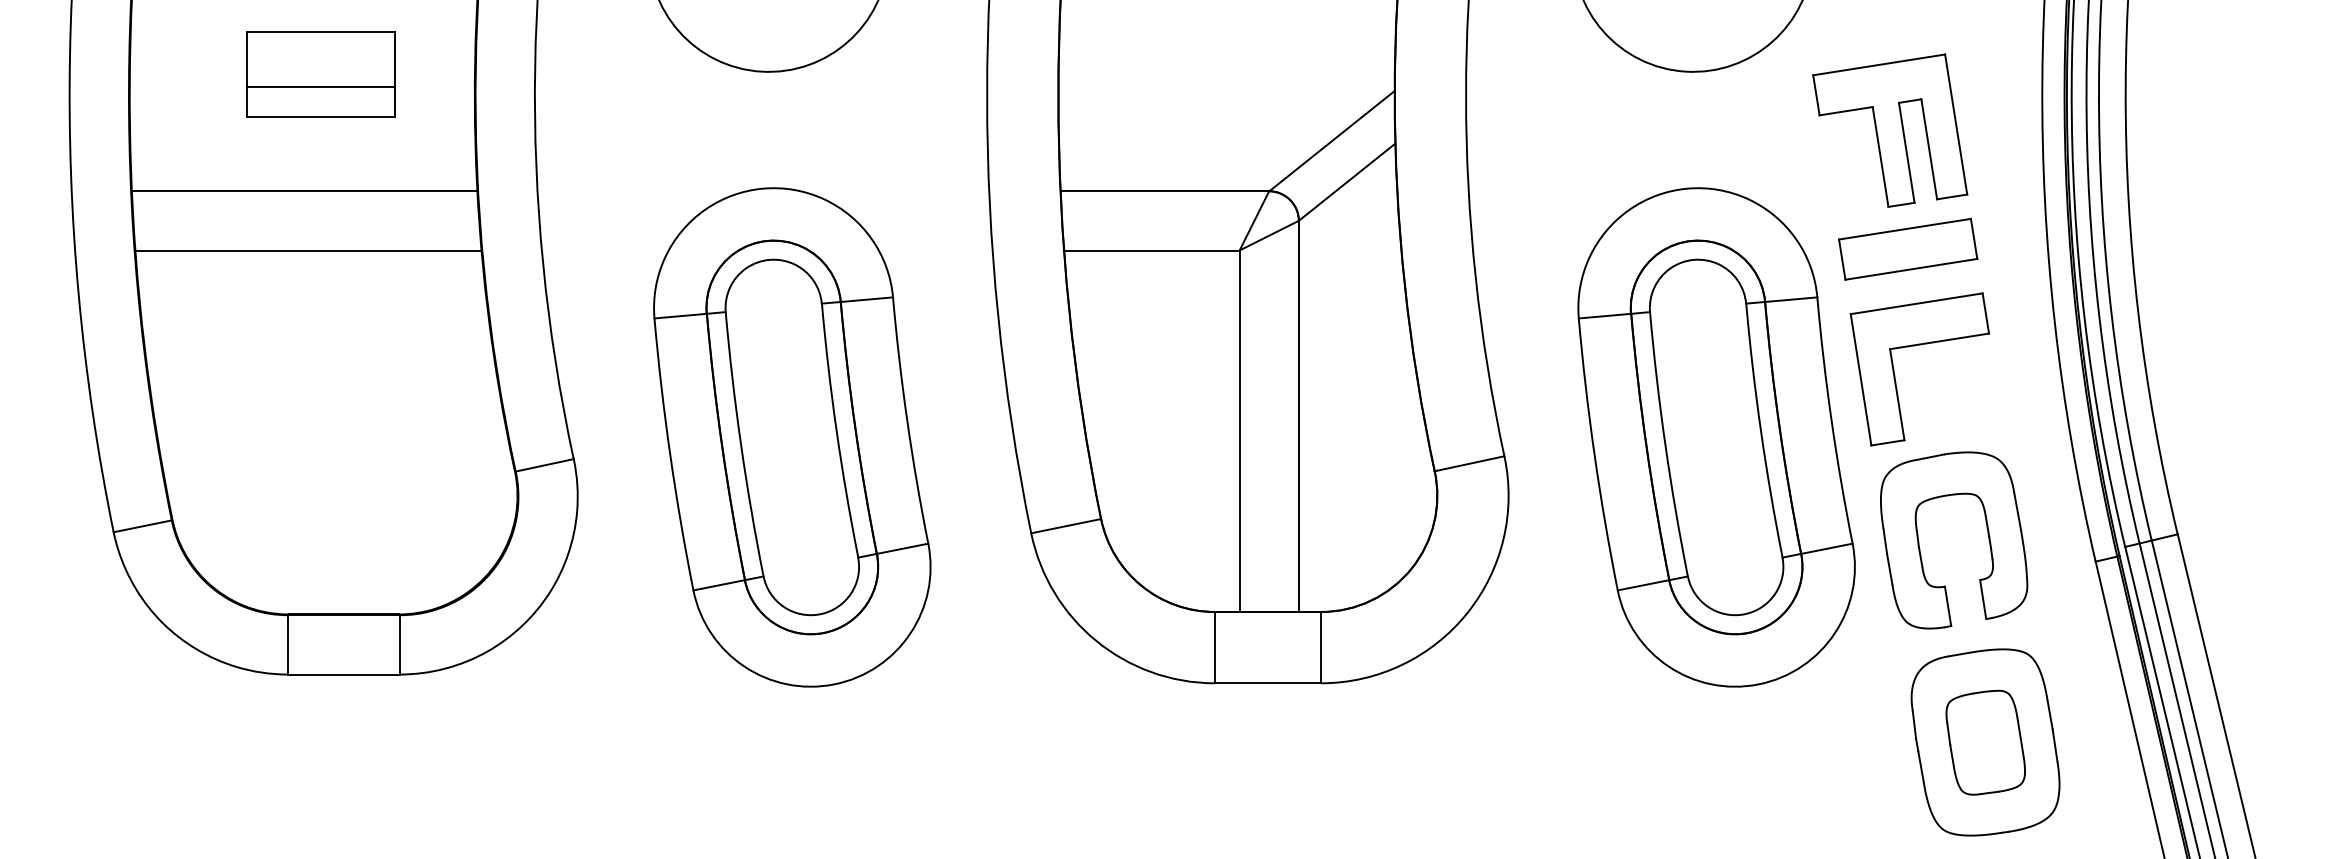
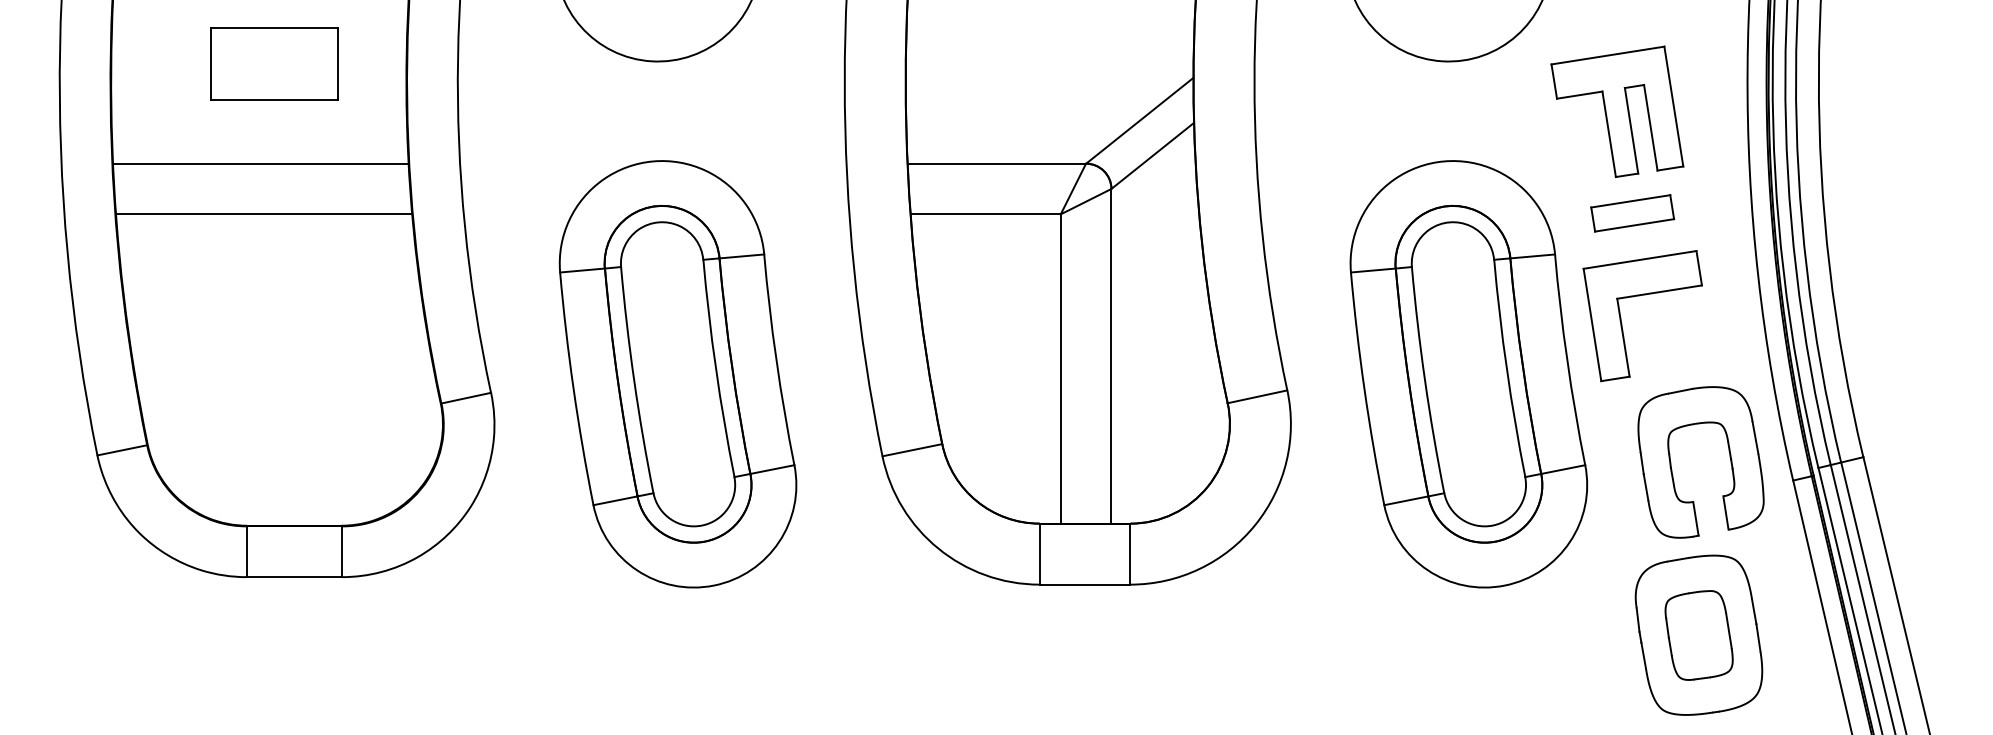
line: (320, 87) -> (274, 74), removed
part: (1907, 249) -> (1632, 213), size x0.7
part: (1920, 548) -> (1672, 469), moved

